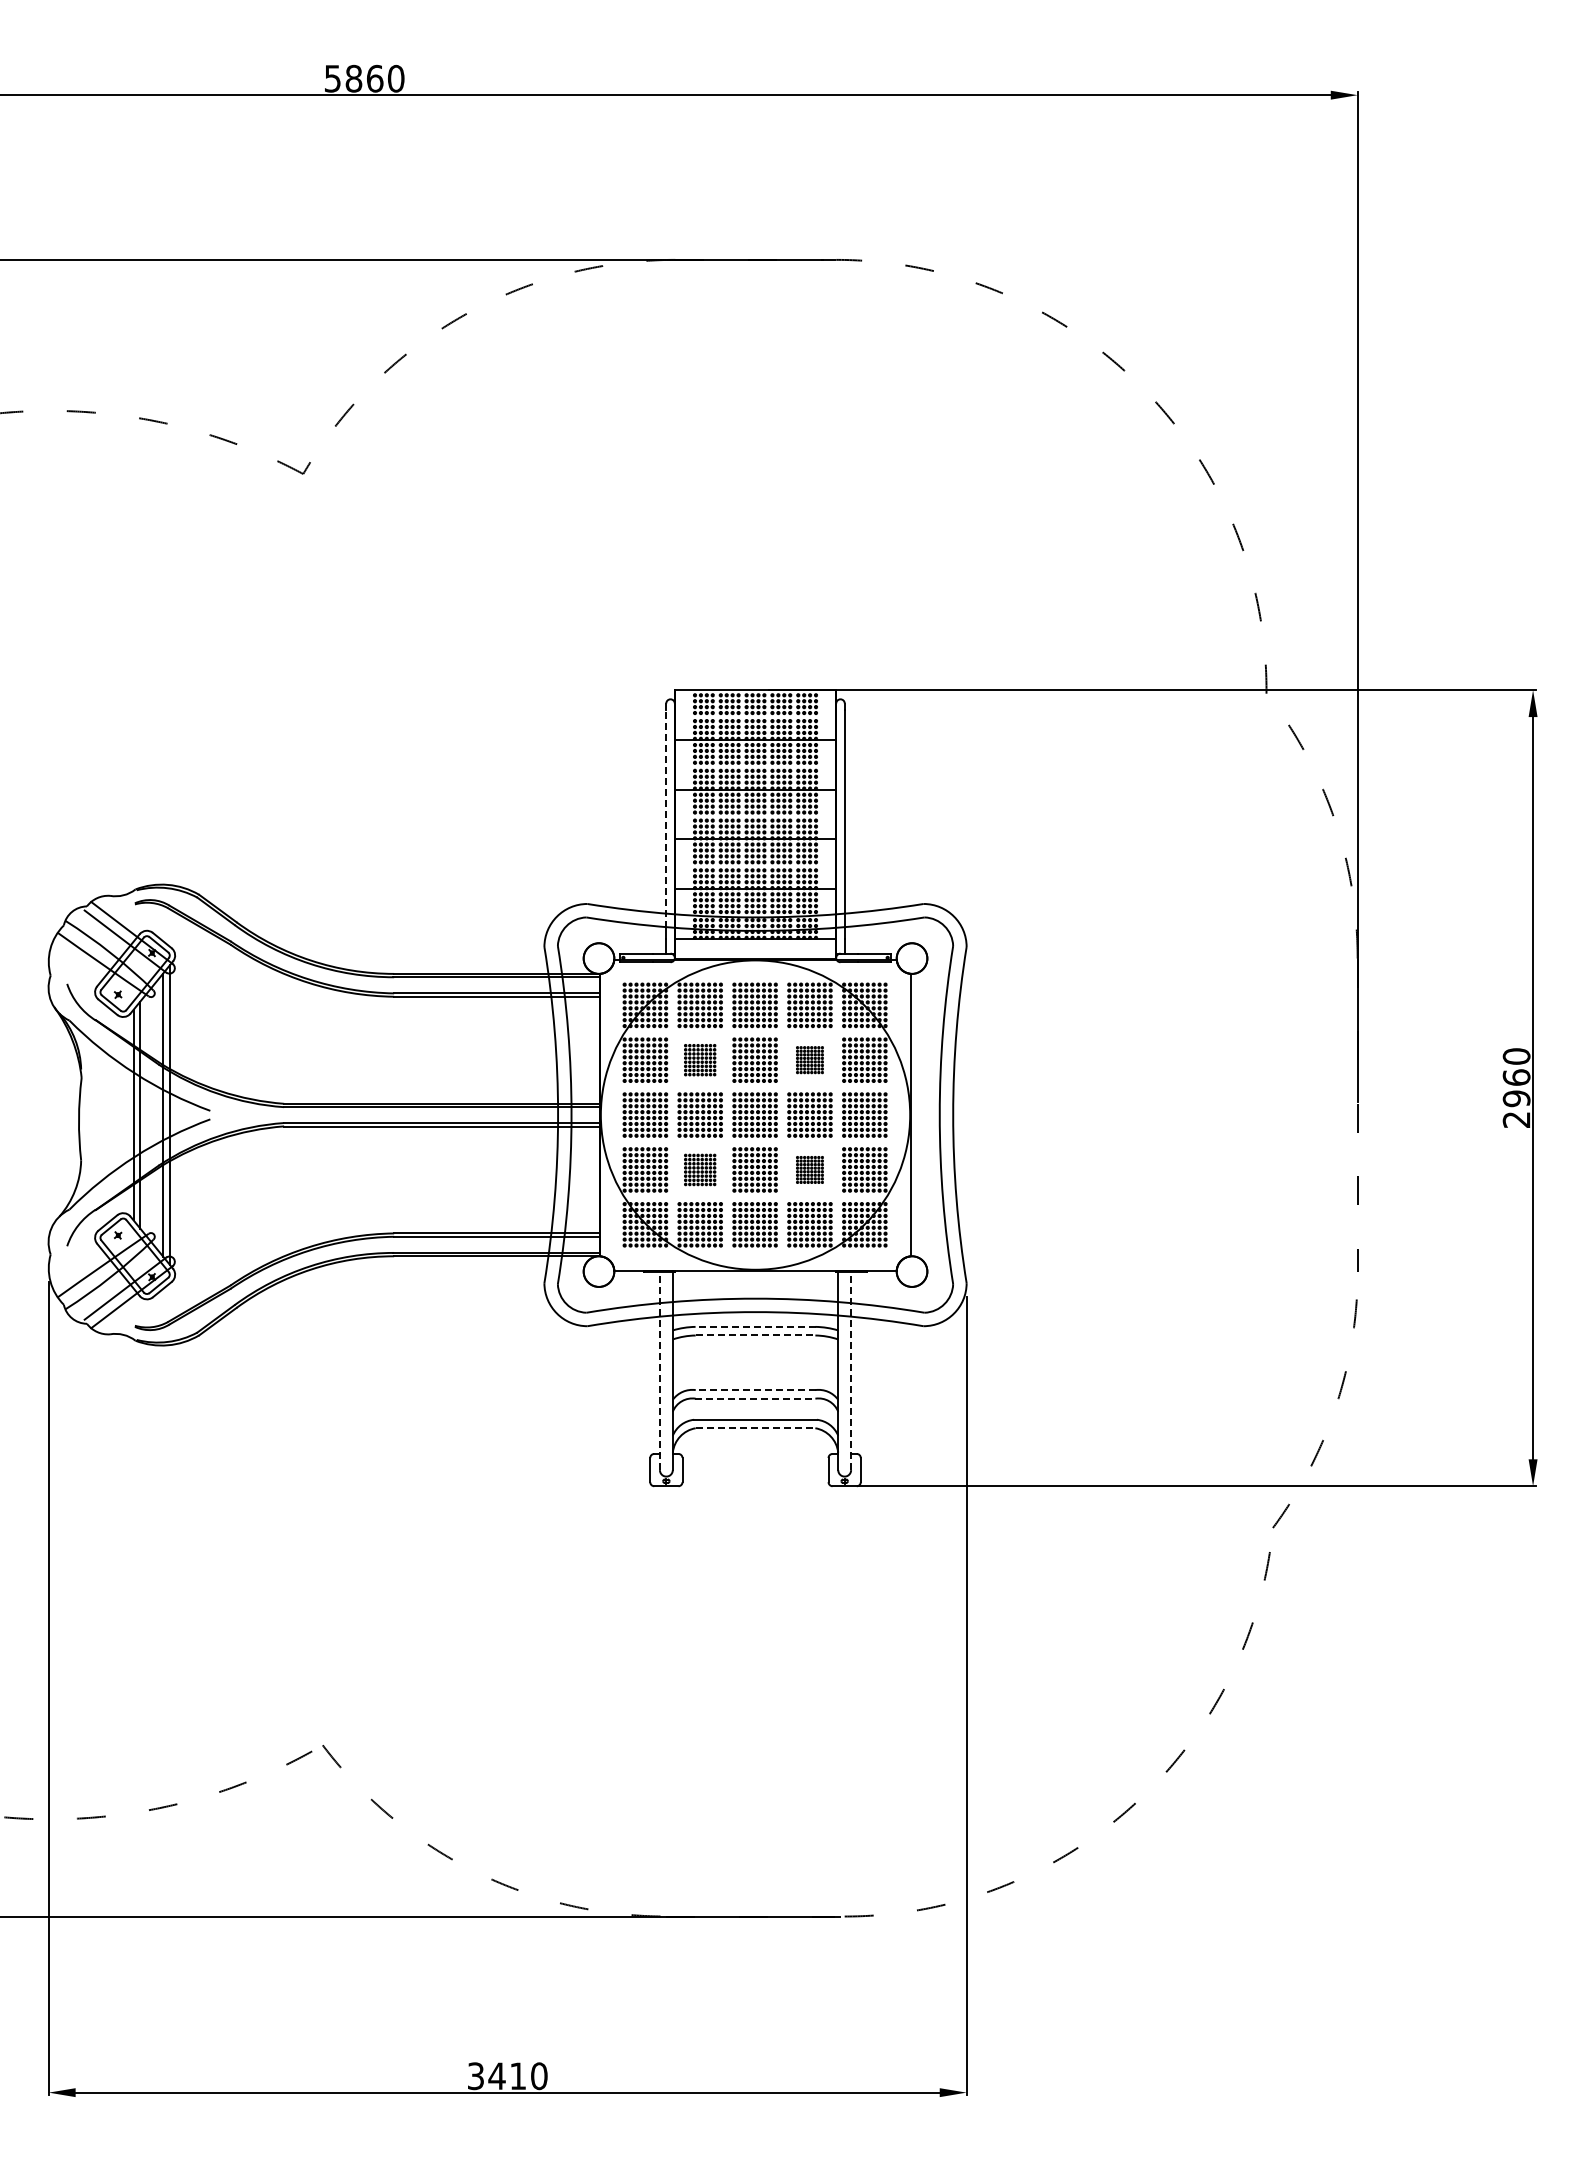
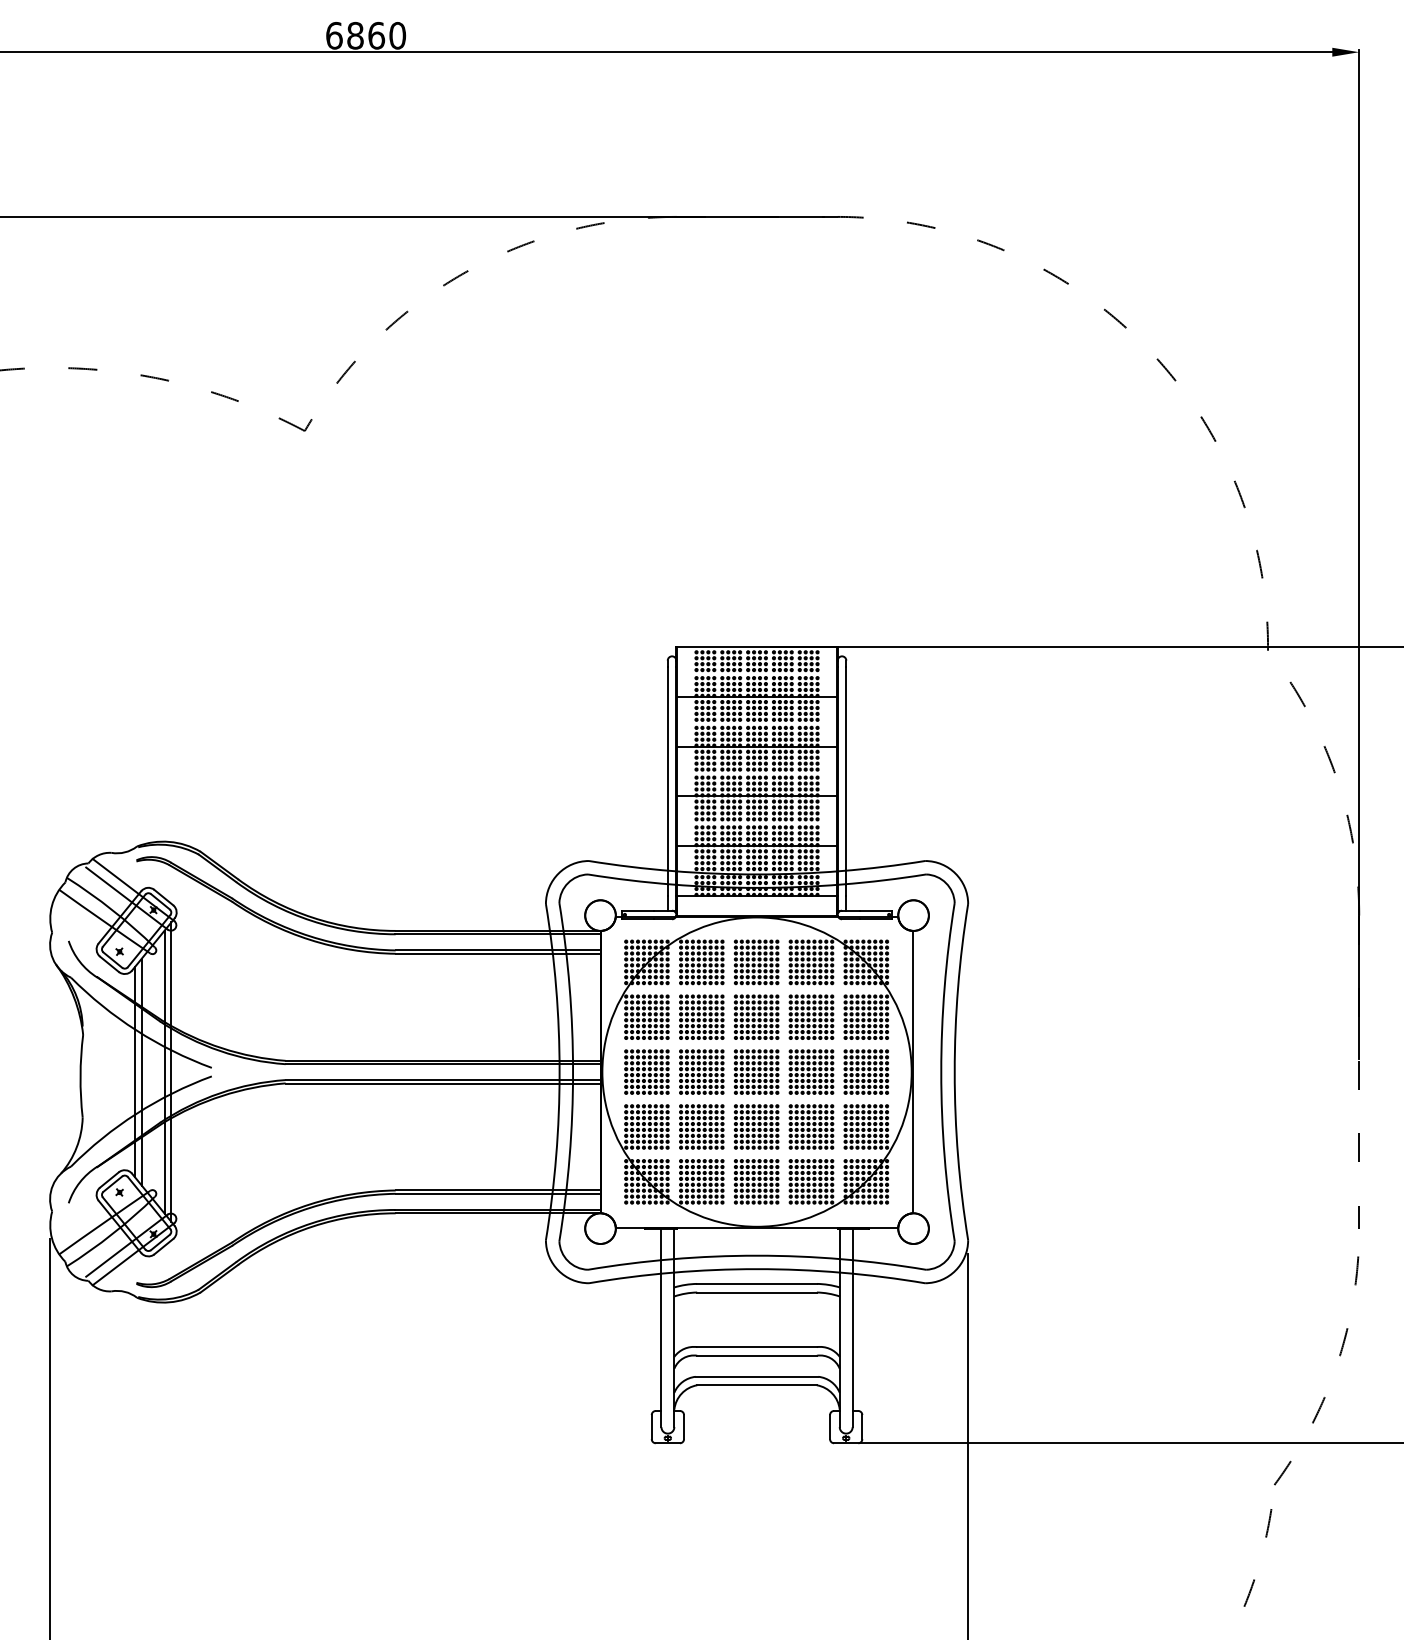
text: (332, 78) -> (334, 35), 5860 -> 6860
line: (666, 819) -> (668, 776), dashed -> solid
part: (699, 1059) -> (701, 1016), size x1.43
part: (809, 1059) -> (811, 1016), size x1.67
part: (699, 1169) -> (701, 1126), size x1.43
part: (809, 1169) -> (811, 1126), size x1.67
line: (755, 1326) -> (757, 1283), dashed -> solid
line: (755, 1335) -> (757, 1292), dashed -> solid
line: (659, 1371) -> (661, 1328), dashed -> solid
line: (851, 1371) -> (853, 1328), dashed -> solid
line: (755, 1390) -> (757, 1347), dashed -> solid
line: (756, 1398) -> (758, 1355), dashed -> solid
line: (755, 1428) -> (757, 1385), dashed -> solid

